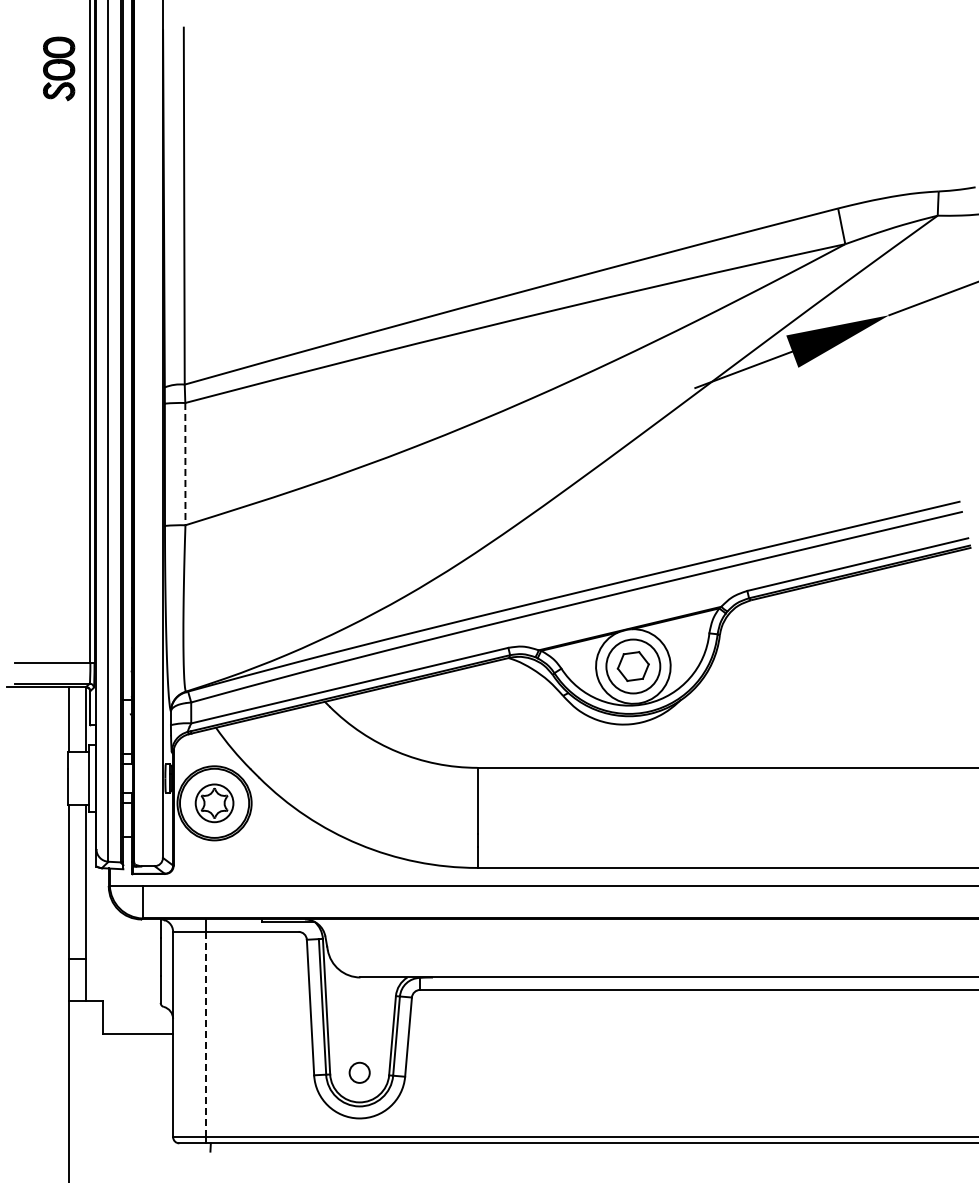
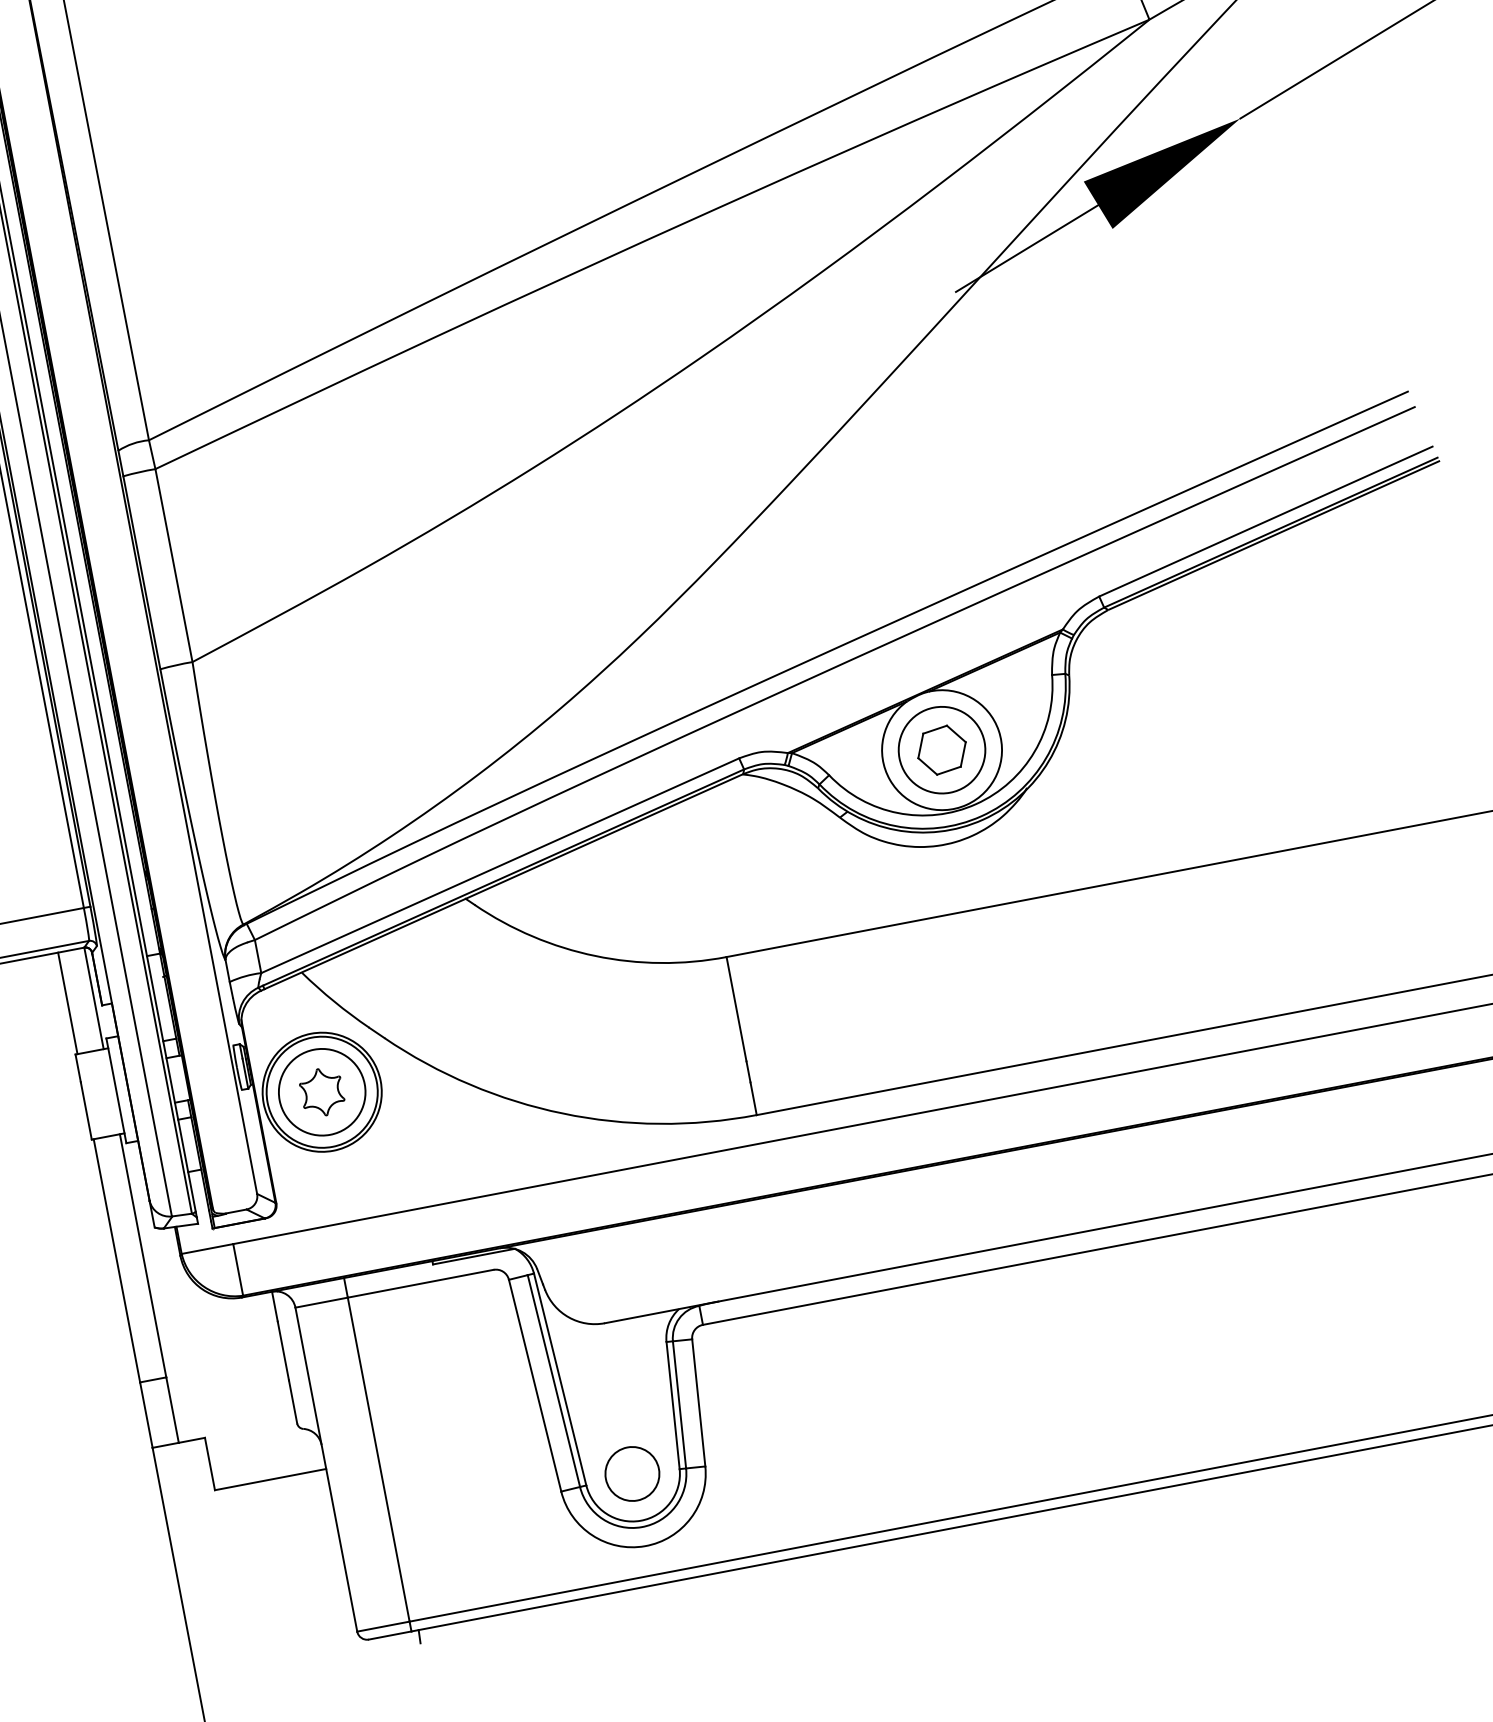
line: (185, 463) -> (173, 564), dashed -> solid
circle: (214, 803) -> (322, 1092), size x1.43
line: (206, 1034) -> (379, 1459), dashed -> solid
circle: (359, 1072) -> (631, 1473), size x1.67

